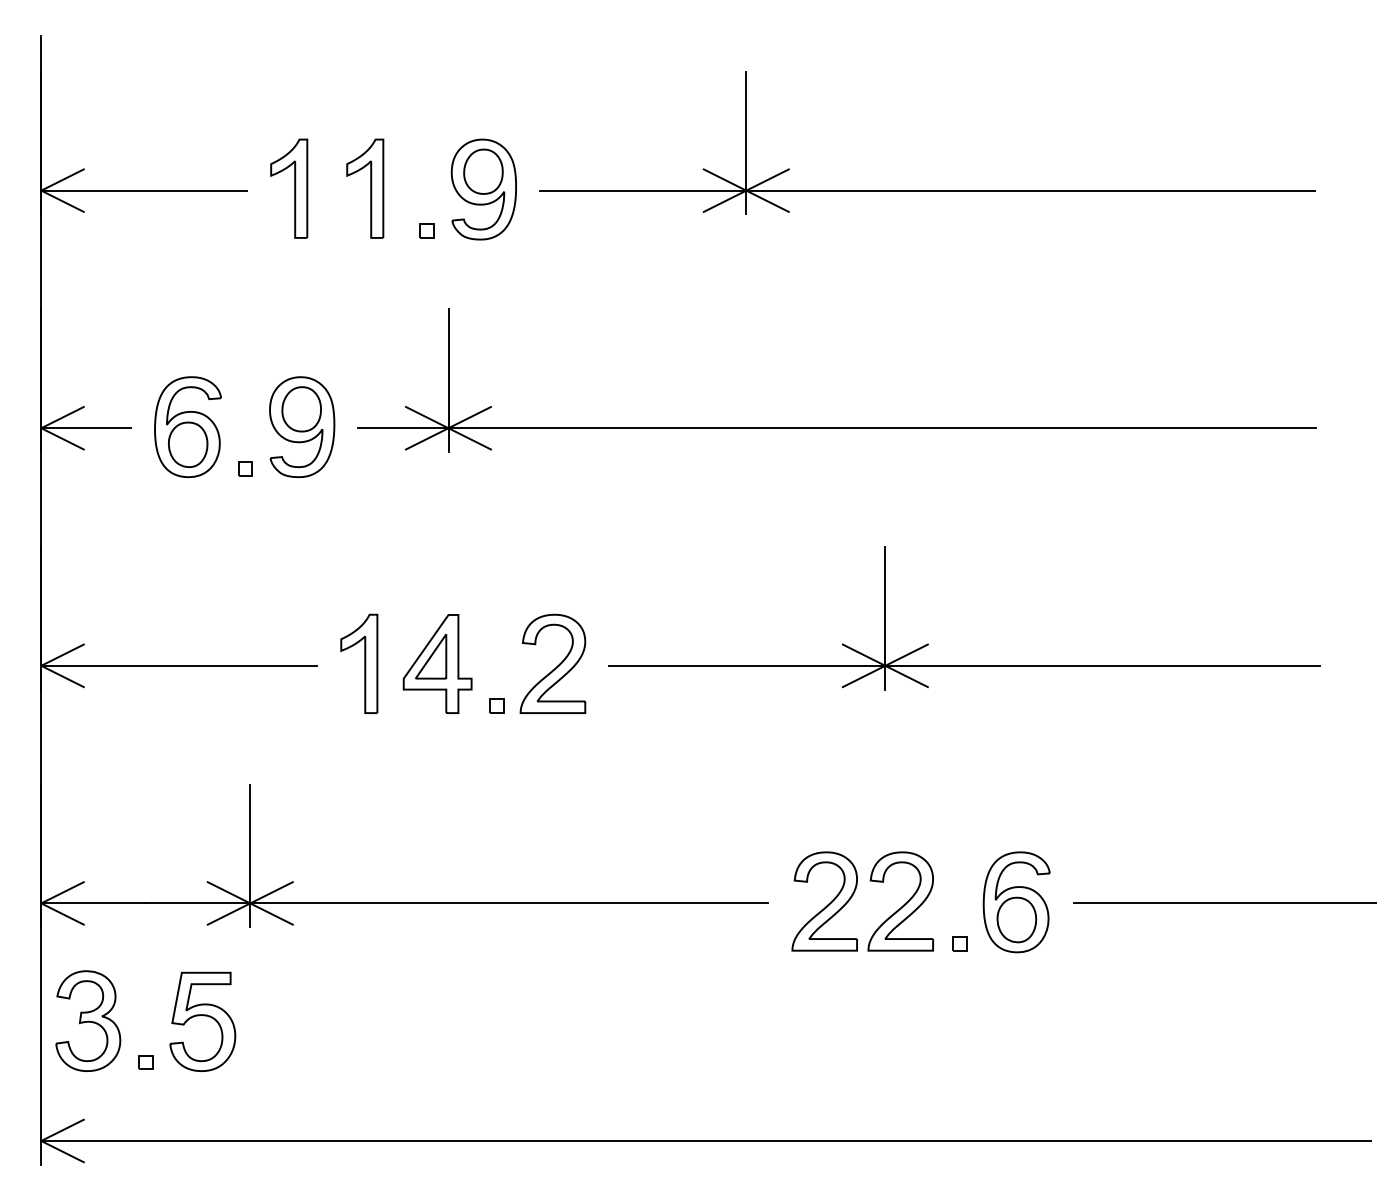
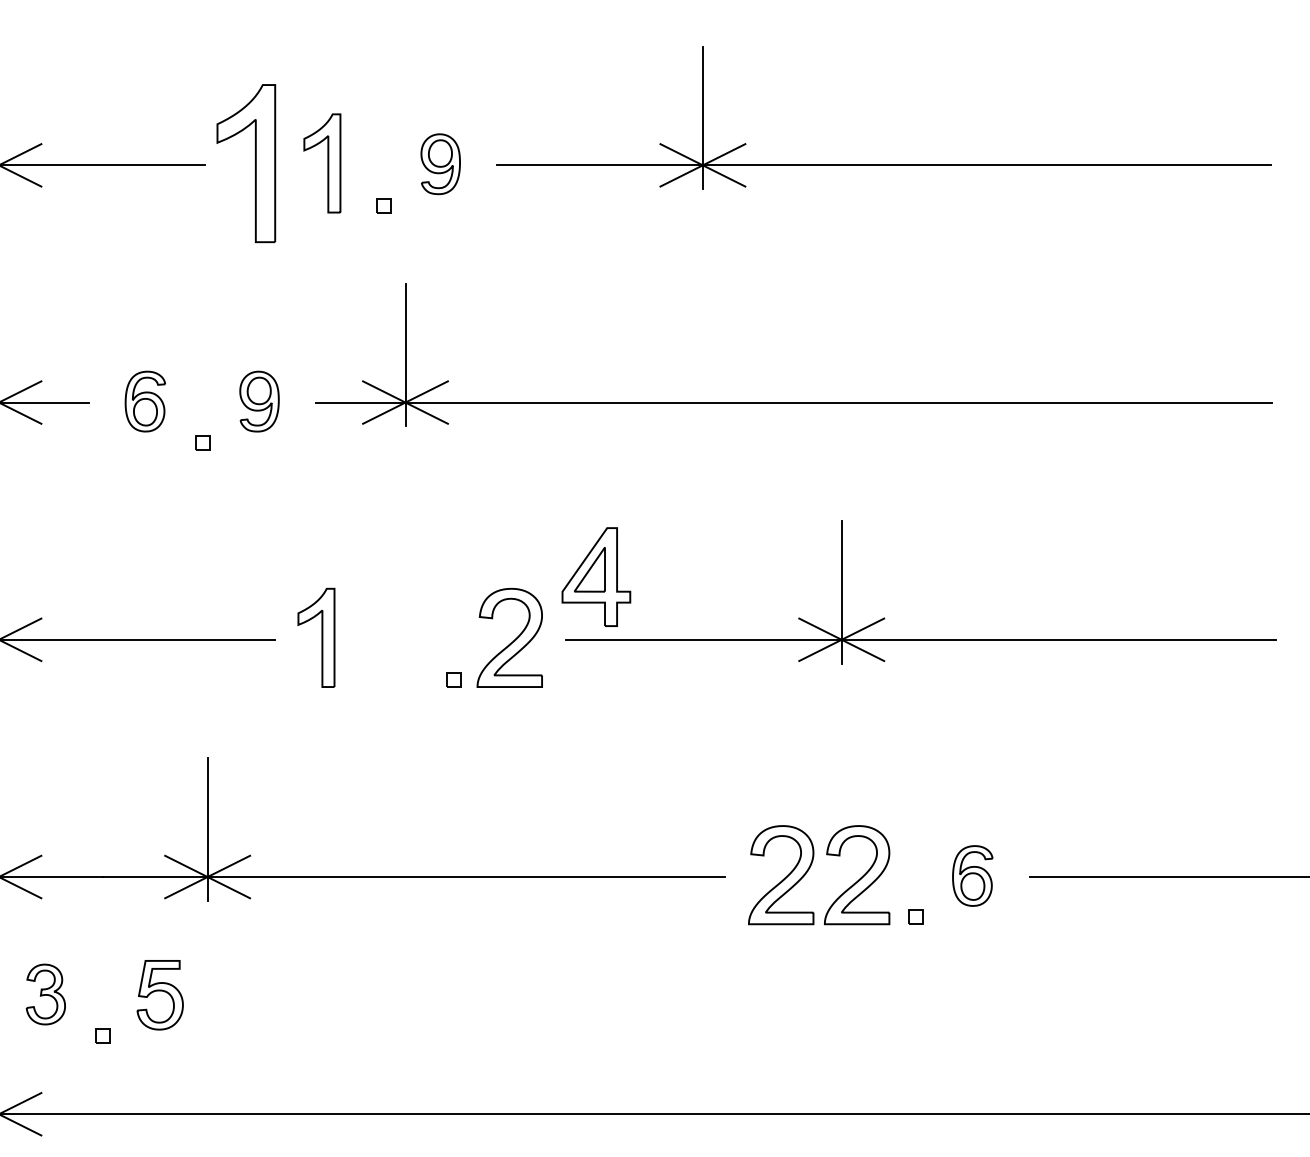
part: (289, 188) -> (246, 163), size x1.6
part: (483, 189) -> (440, 164), size x0.6
part: (187, 427) -> (144, 401), size x0.6
part: (302, 427) -> (259, 401), size x0.6
part: (437, 663) -> (596, 576), moved
part: (1016, 902) -> (972, 876), size x0.6
part: (88, 1020) -> (46, 993), size x0.6
part: (202, 1021) -> (159, 994), size x0.7

